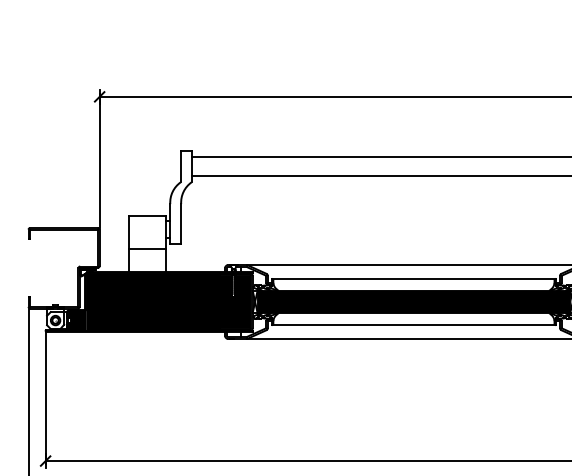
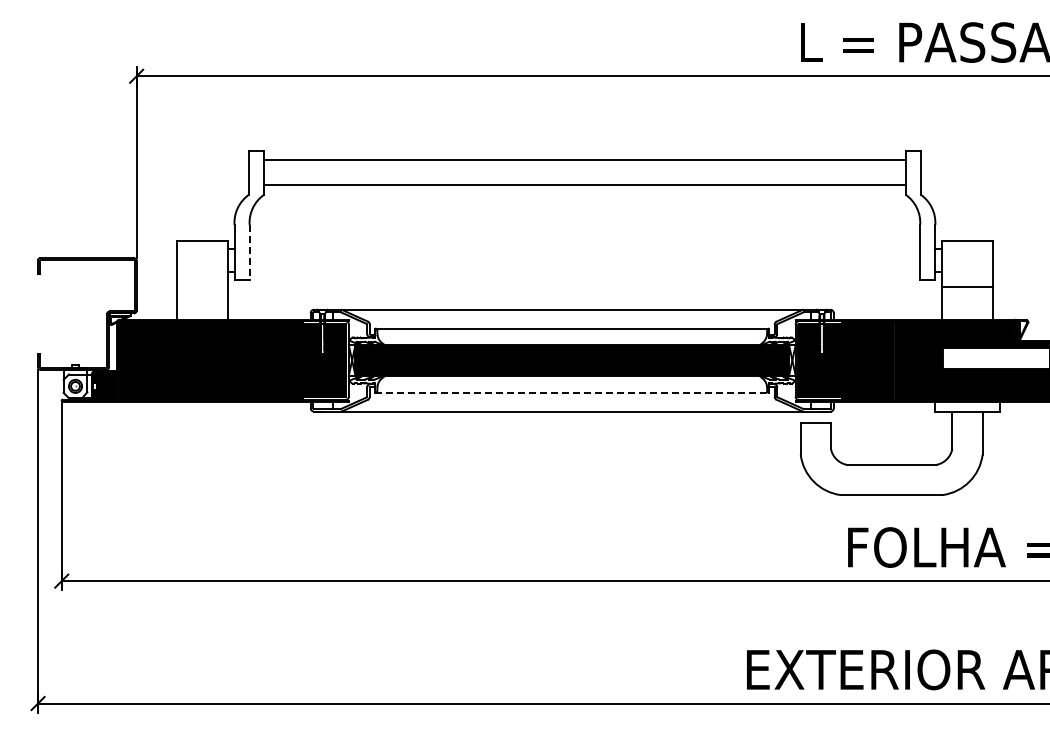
line: (181, 223) -> (249, 252), solid -> dashed
line: (146, 248) -> (201, 286), removed
line: (414, 324) -> (572, 392), solid -> dashed

